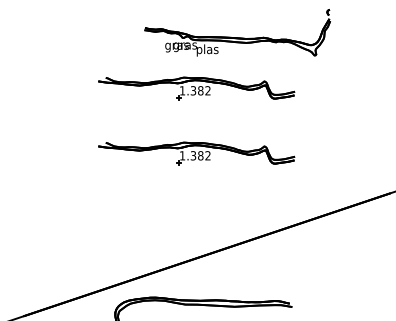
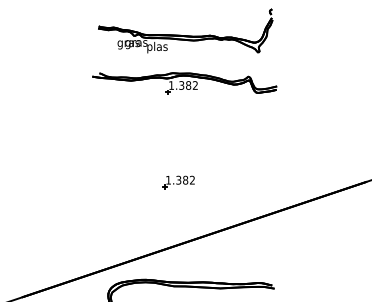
part: (237, 32) -> (185, 30), moved
part: (196, 153) -> (184, 144), removed
part: (190, 193) -> (178, 182), added

